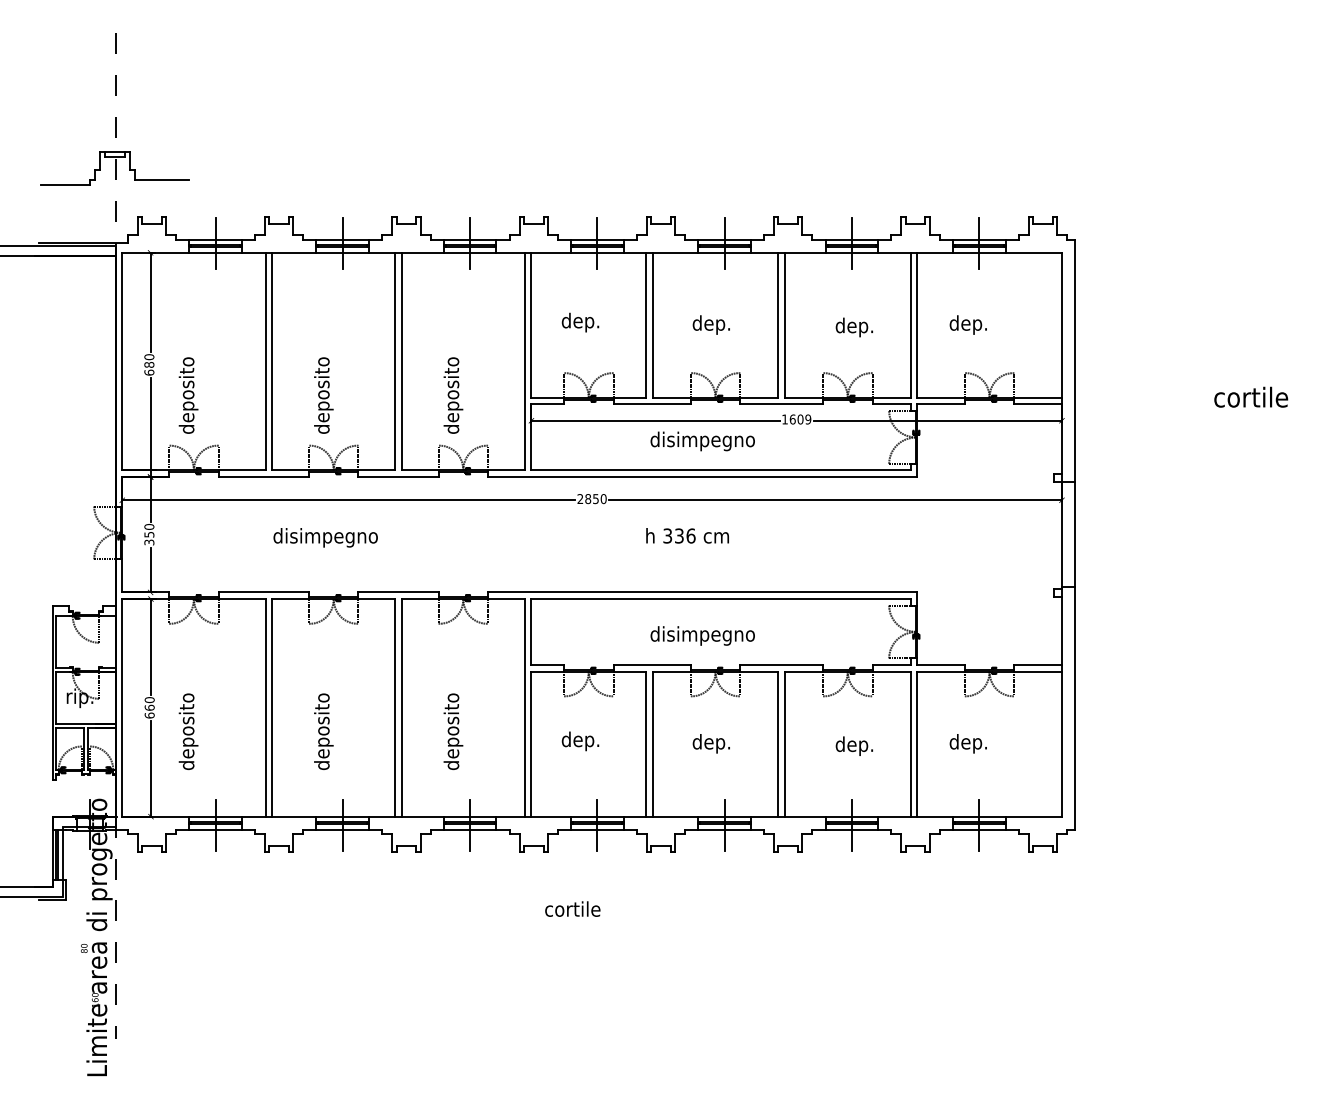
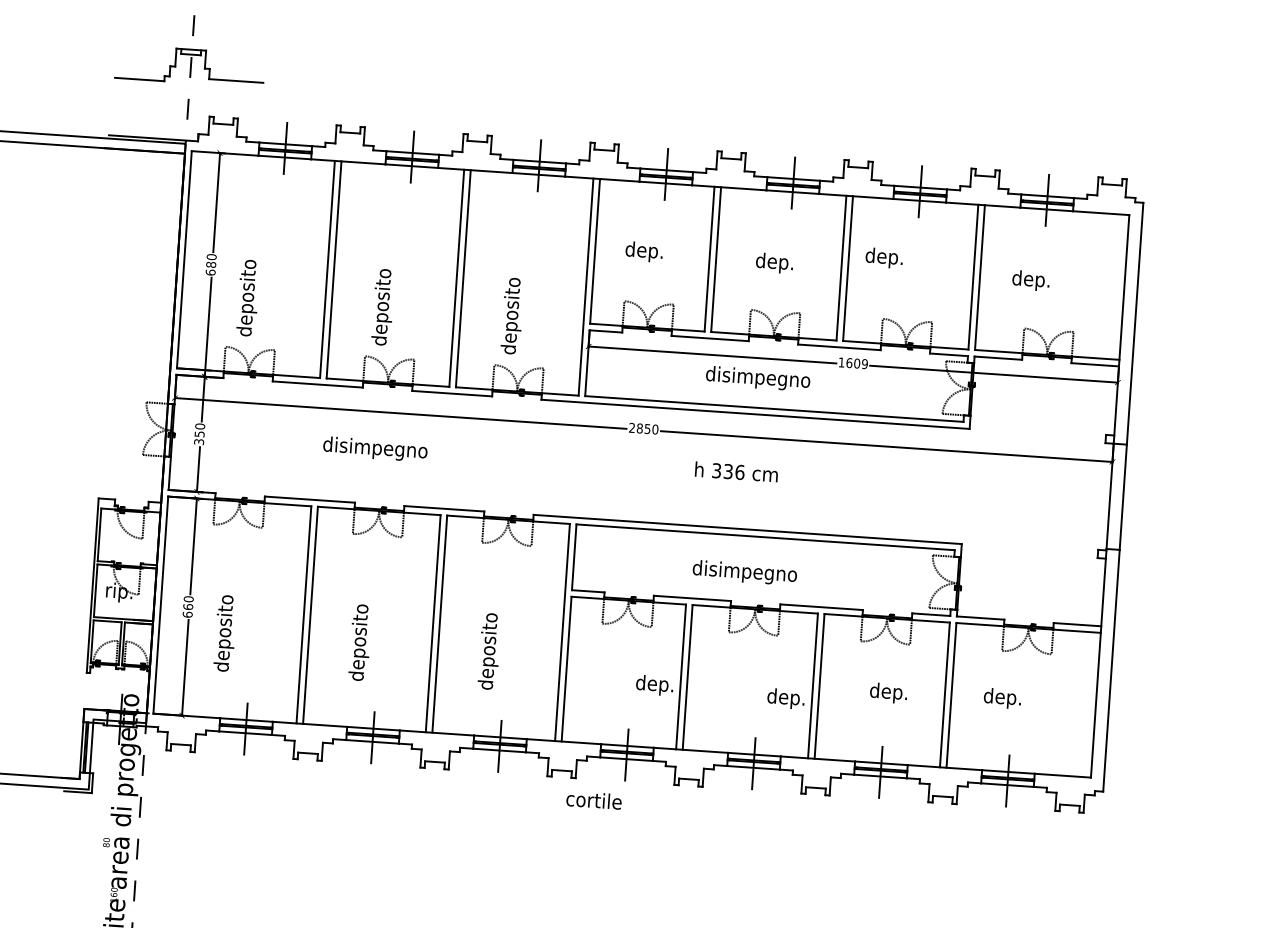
text: (853, 327) -> (883, 258), moved
text: (580, 741) -> (654, 685), moved
text: (710, 743) -> (785, 698), moved
text: (572, 908) -> (593, 799), moved

